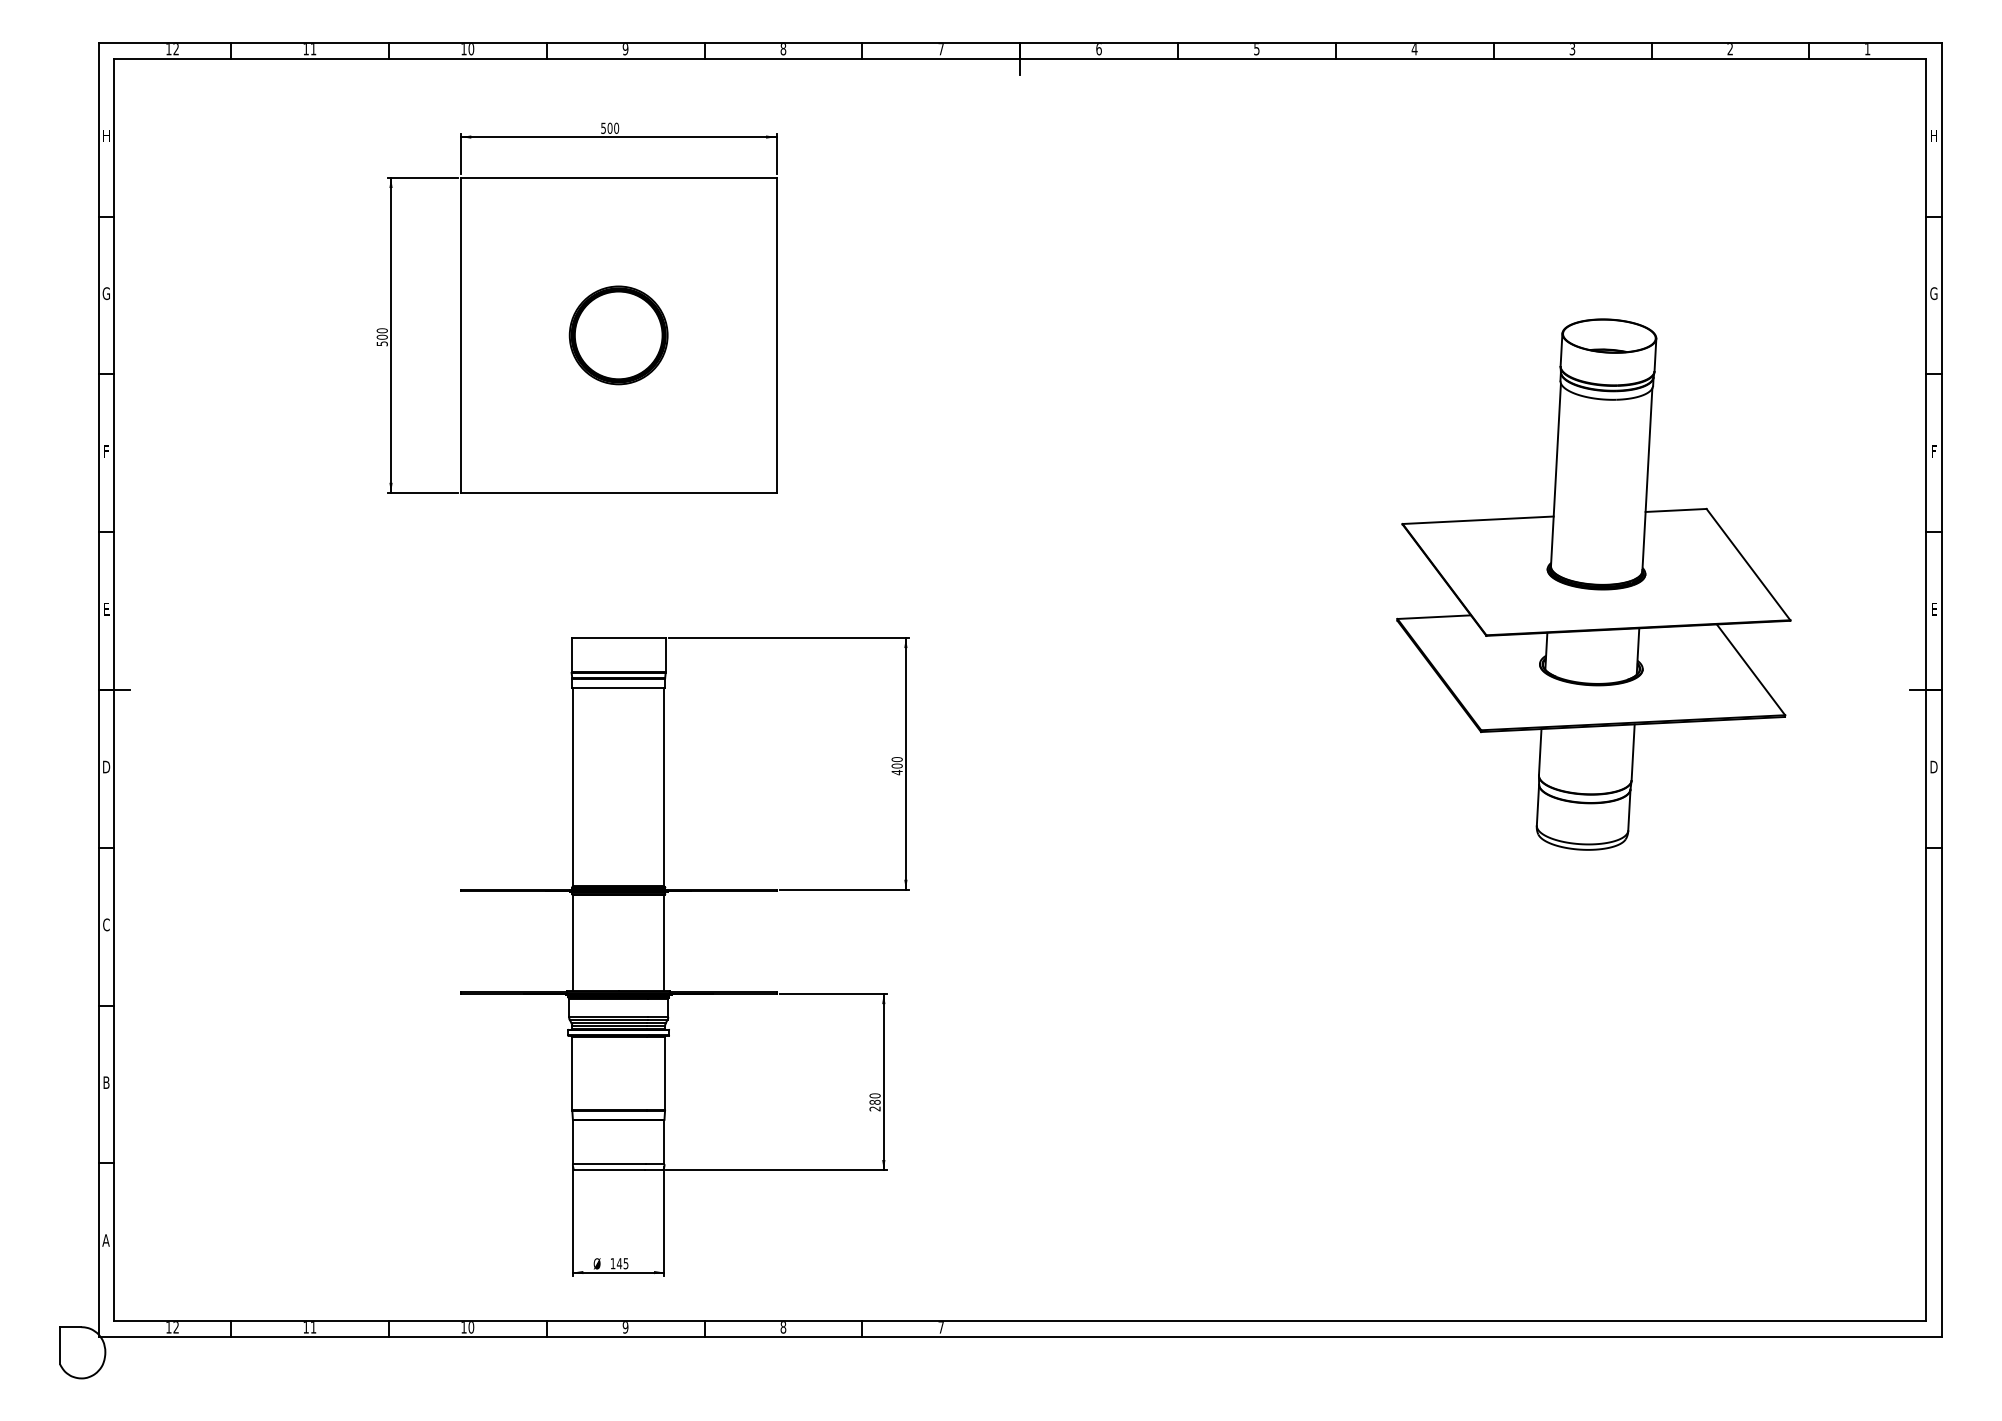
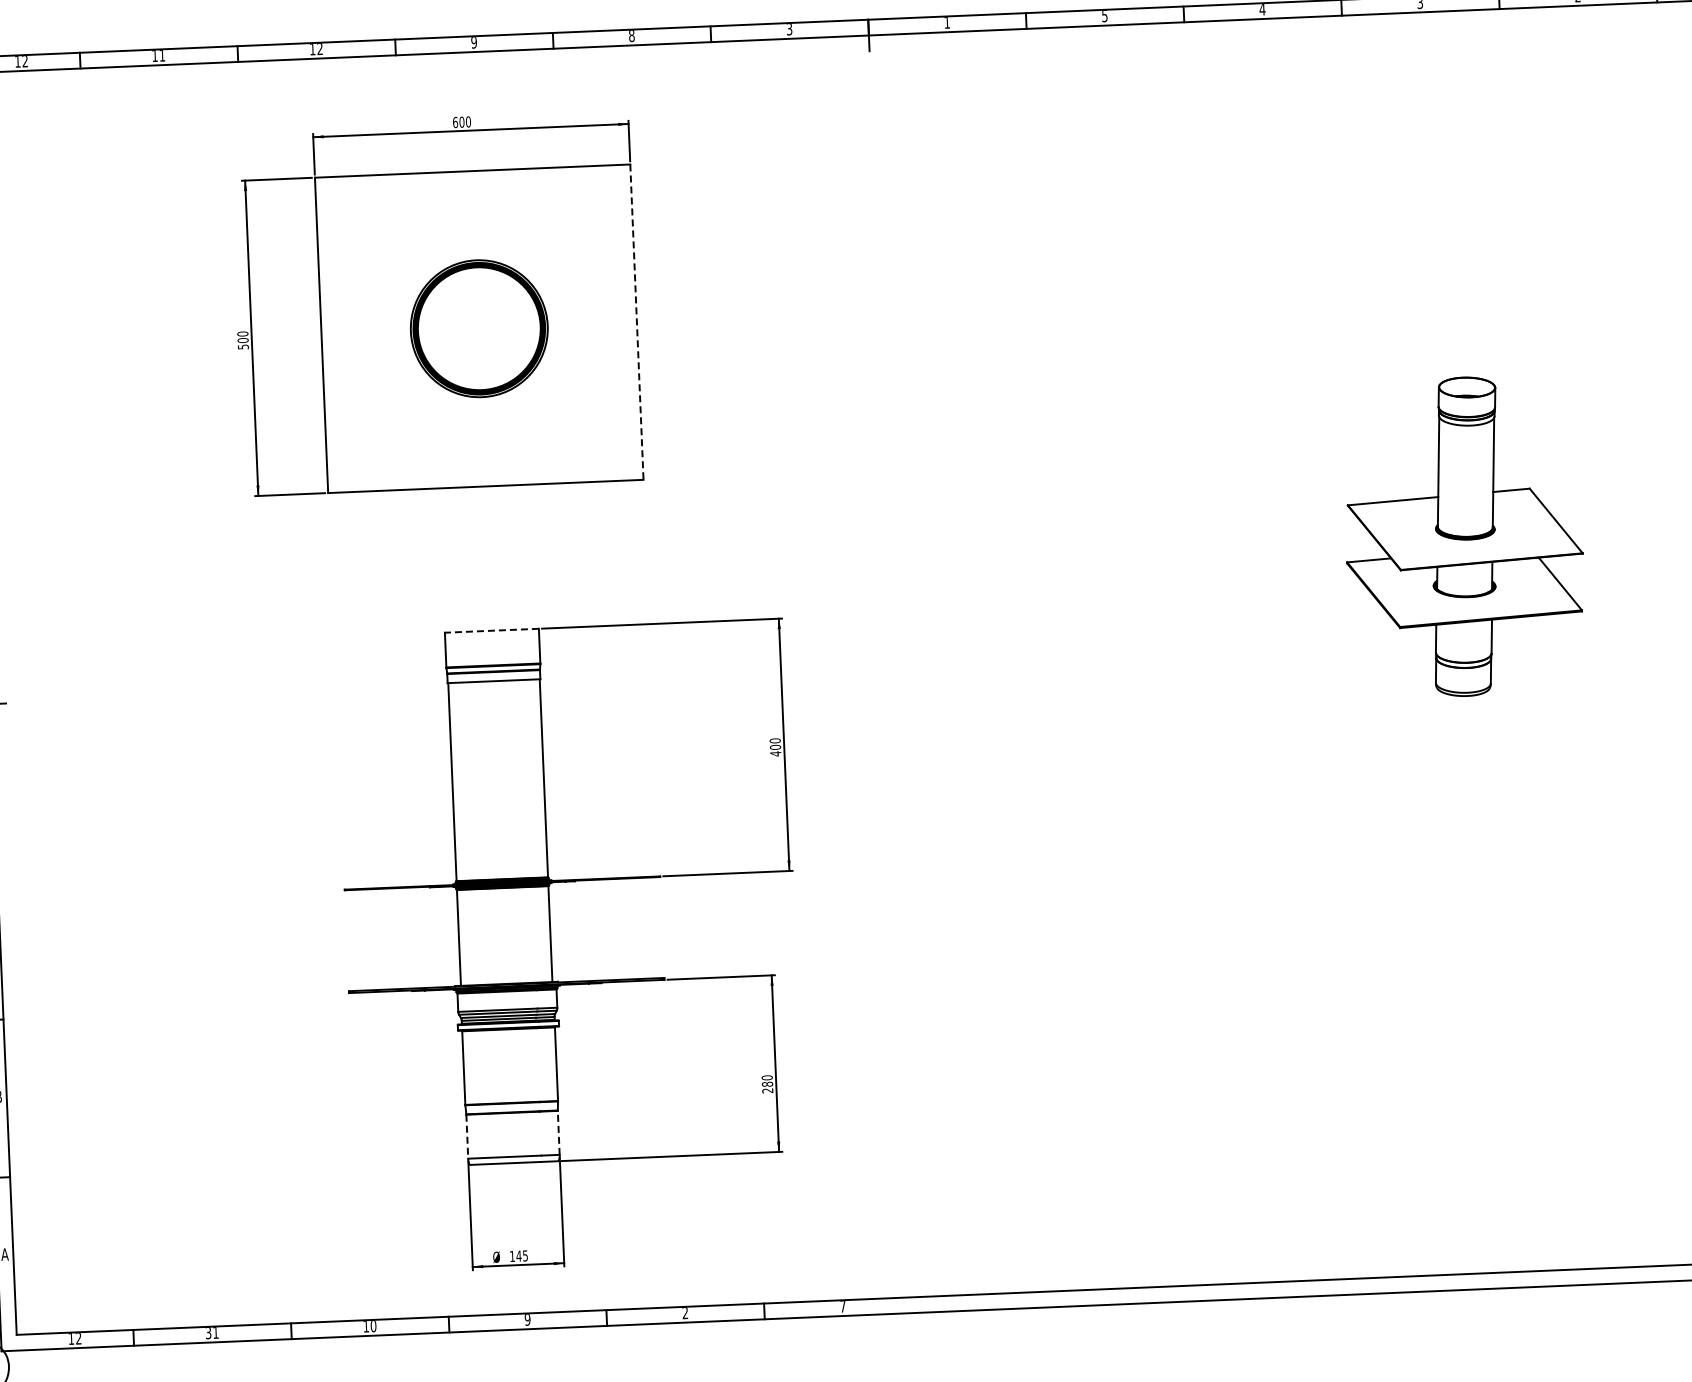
text: (471, 49) -> (320, 49), 10 -> 12
text: (940, 49) -> (788, 29), 7 -> 3
text: (1098, 49) -> (946, 23), 6 -> 1
text: (603, 127) -> (455, 121), 500 -> 600
part: (618, 335) -> (479, 328), size x1.4
line: (776, 335) -> (636, 322), solid -> dashed
part: (1593, 584) -> (1463, 536), size x0.6
line: (618, 637) -> (491, 630), solid -> dashed
line: (572, 1142) -> (466, 1137), solid -> dashed
line: (664, 1142) -> (558, 1133), solid -> dashed
text: (305, 1327) -> (207, 1333), 11 -> 31
text: (783, 1327) -> (685, 1313), 8 -> 2

